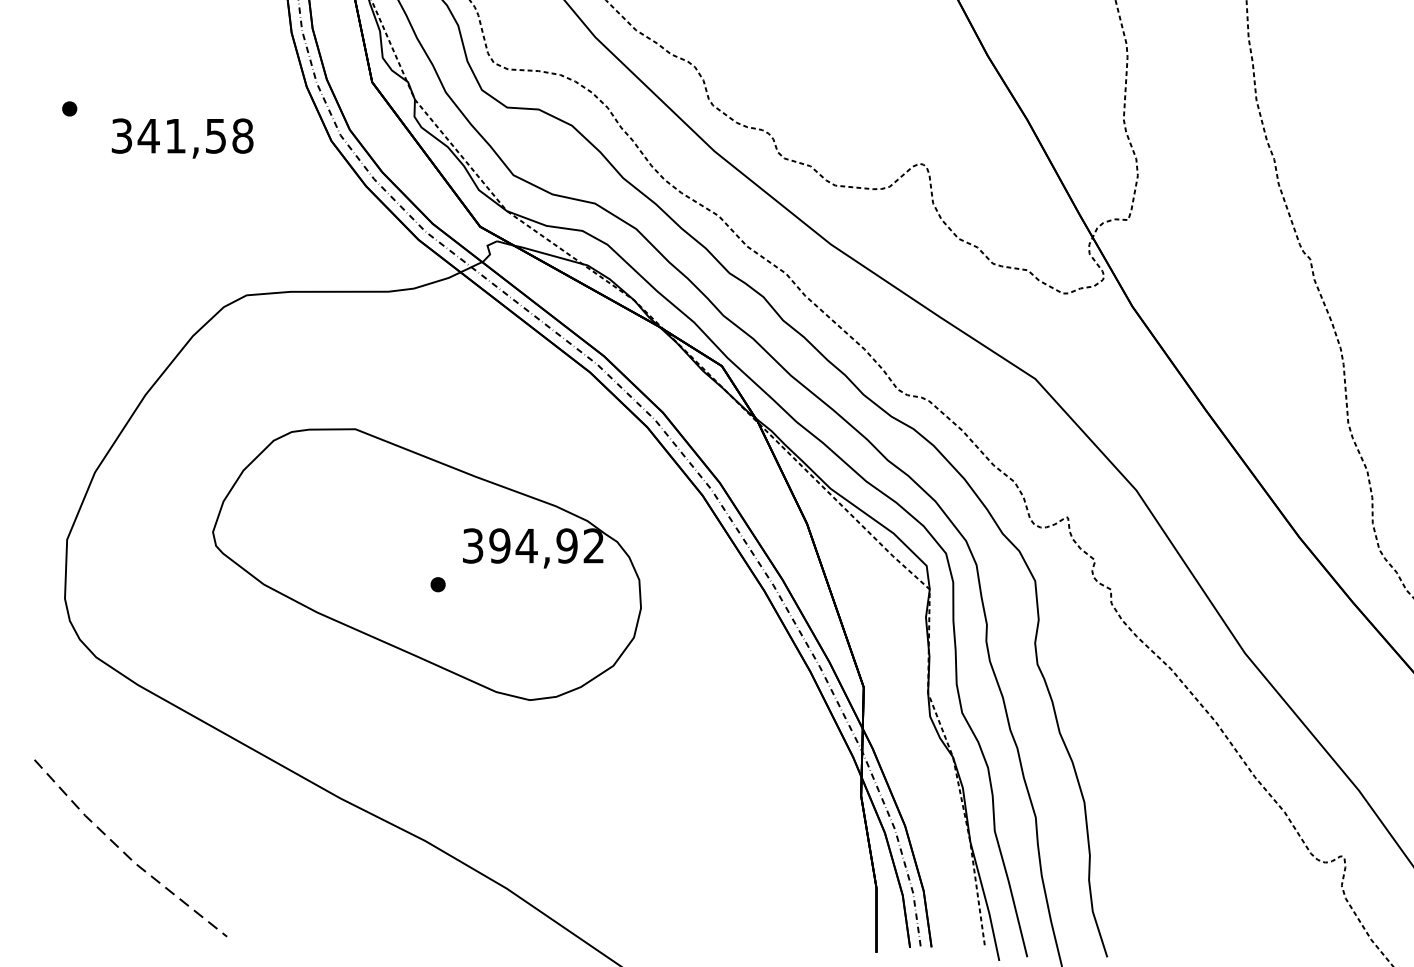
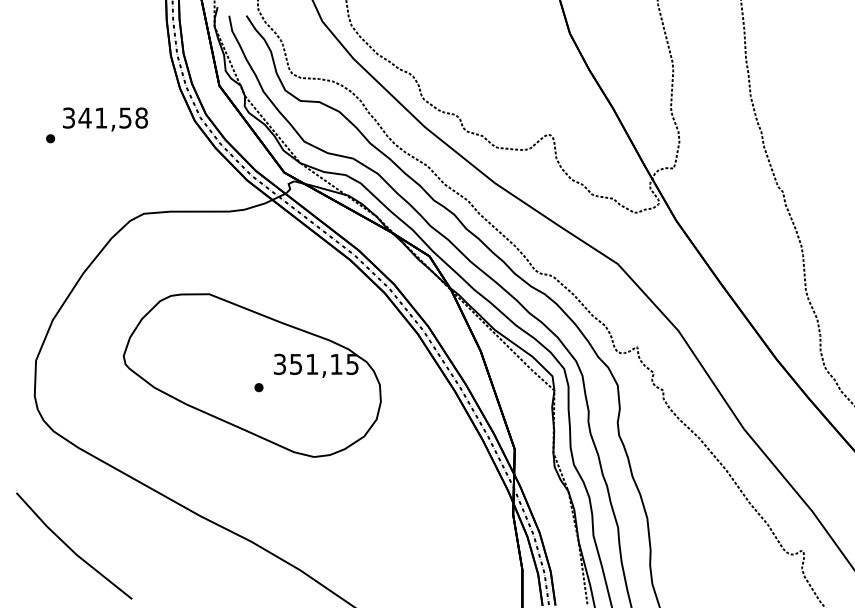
part: (69, 108) -> (50, 138), moved
text: (545, 544) -> (323, 363), 394,92 -> 351,15
line: (126, 854) -> (71, 549), dashed -> solid

